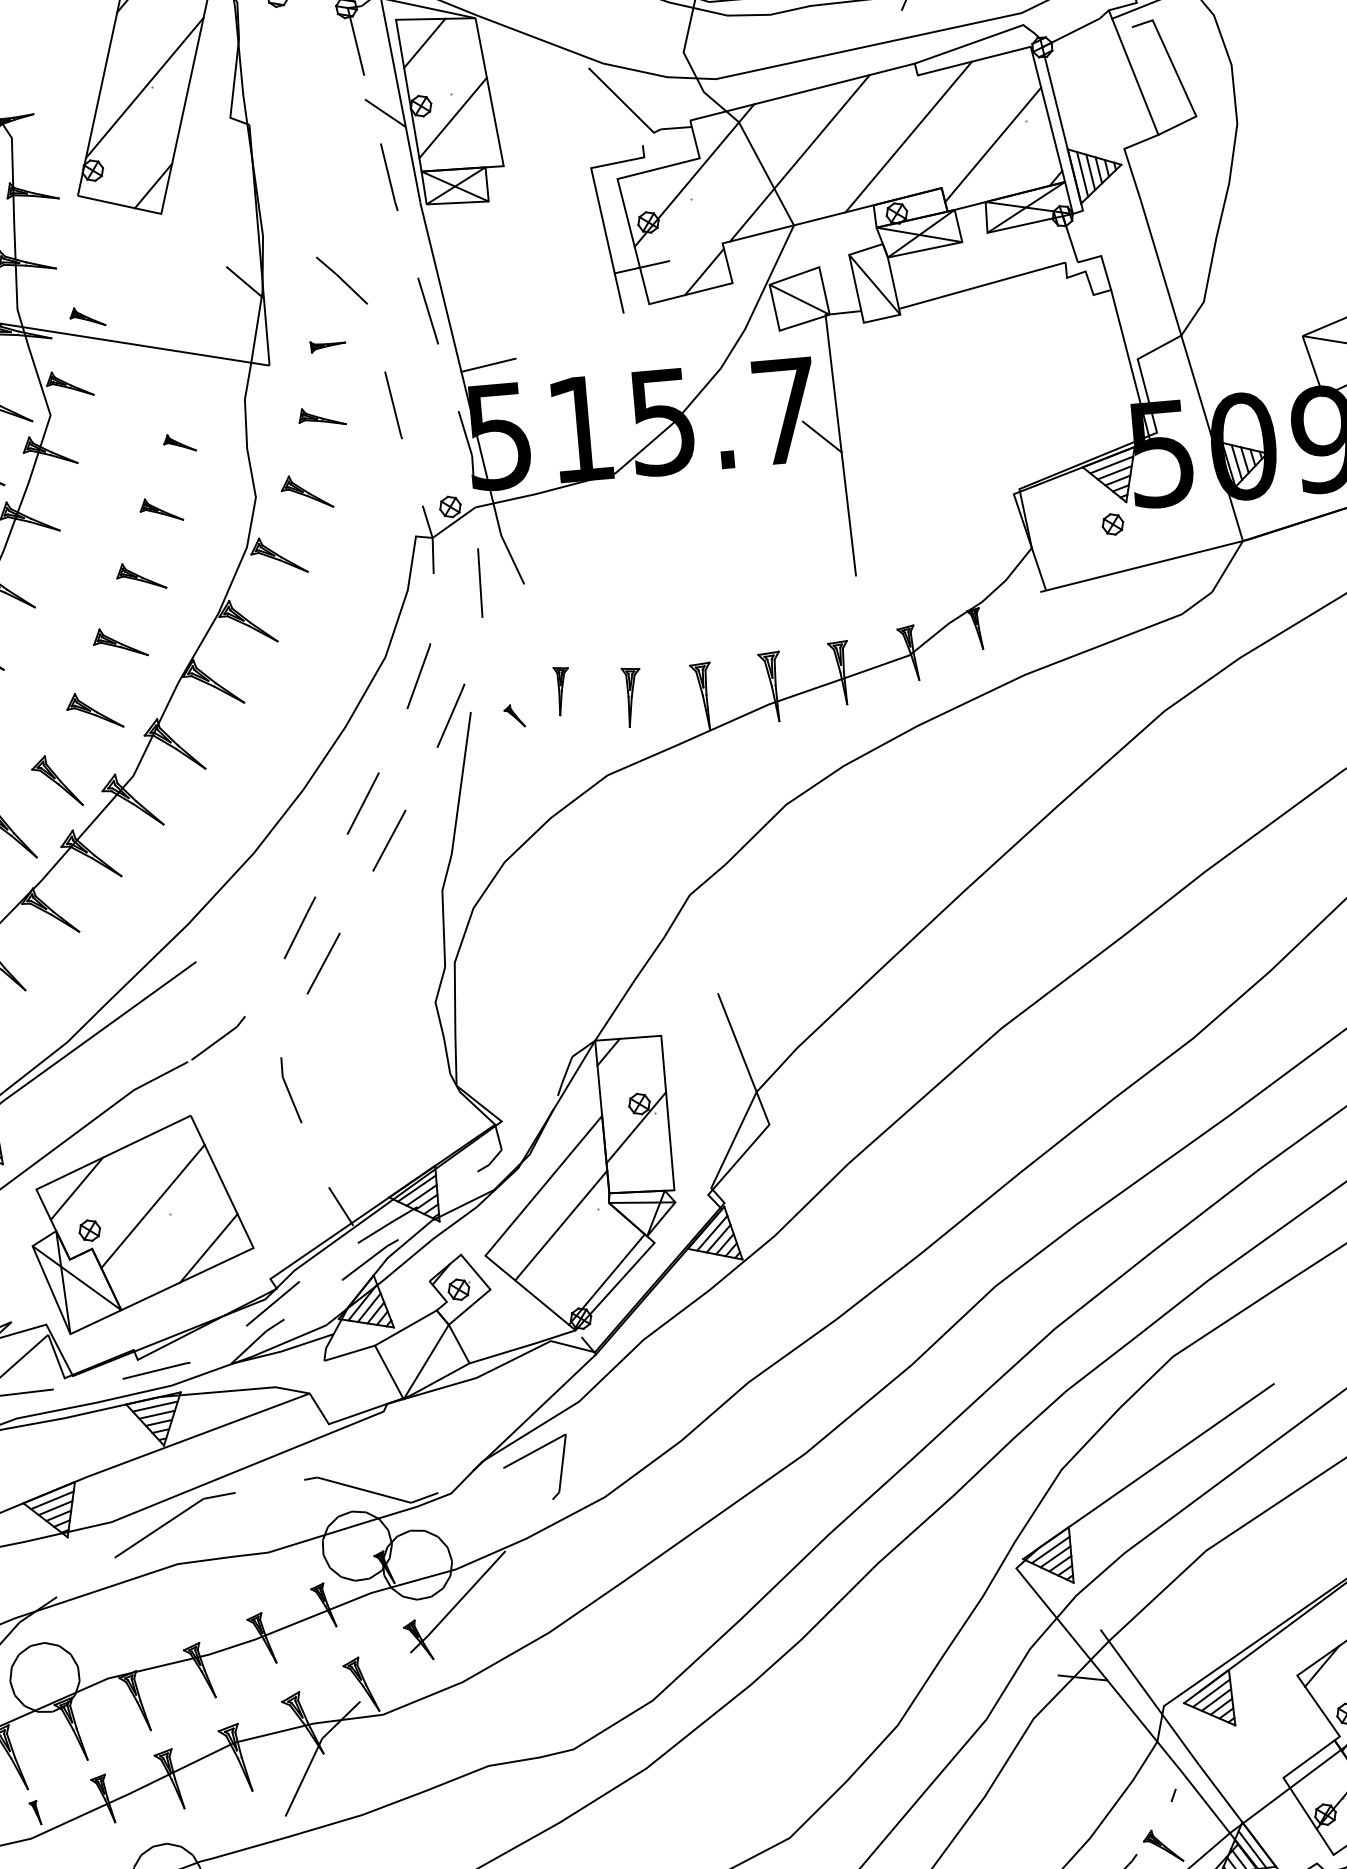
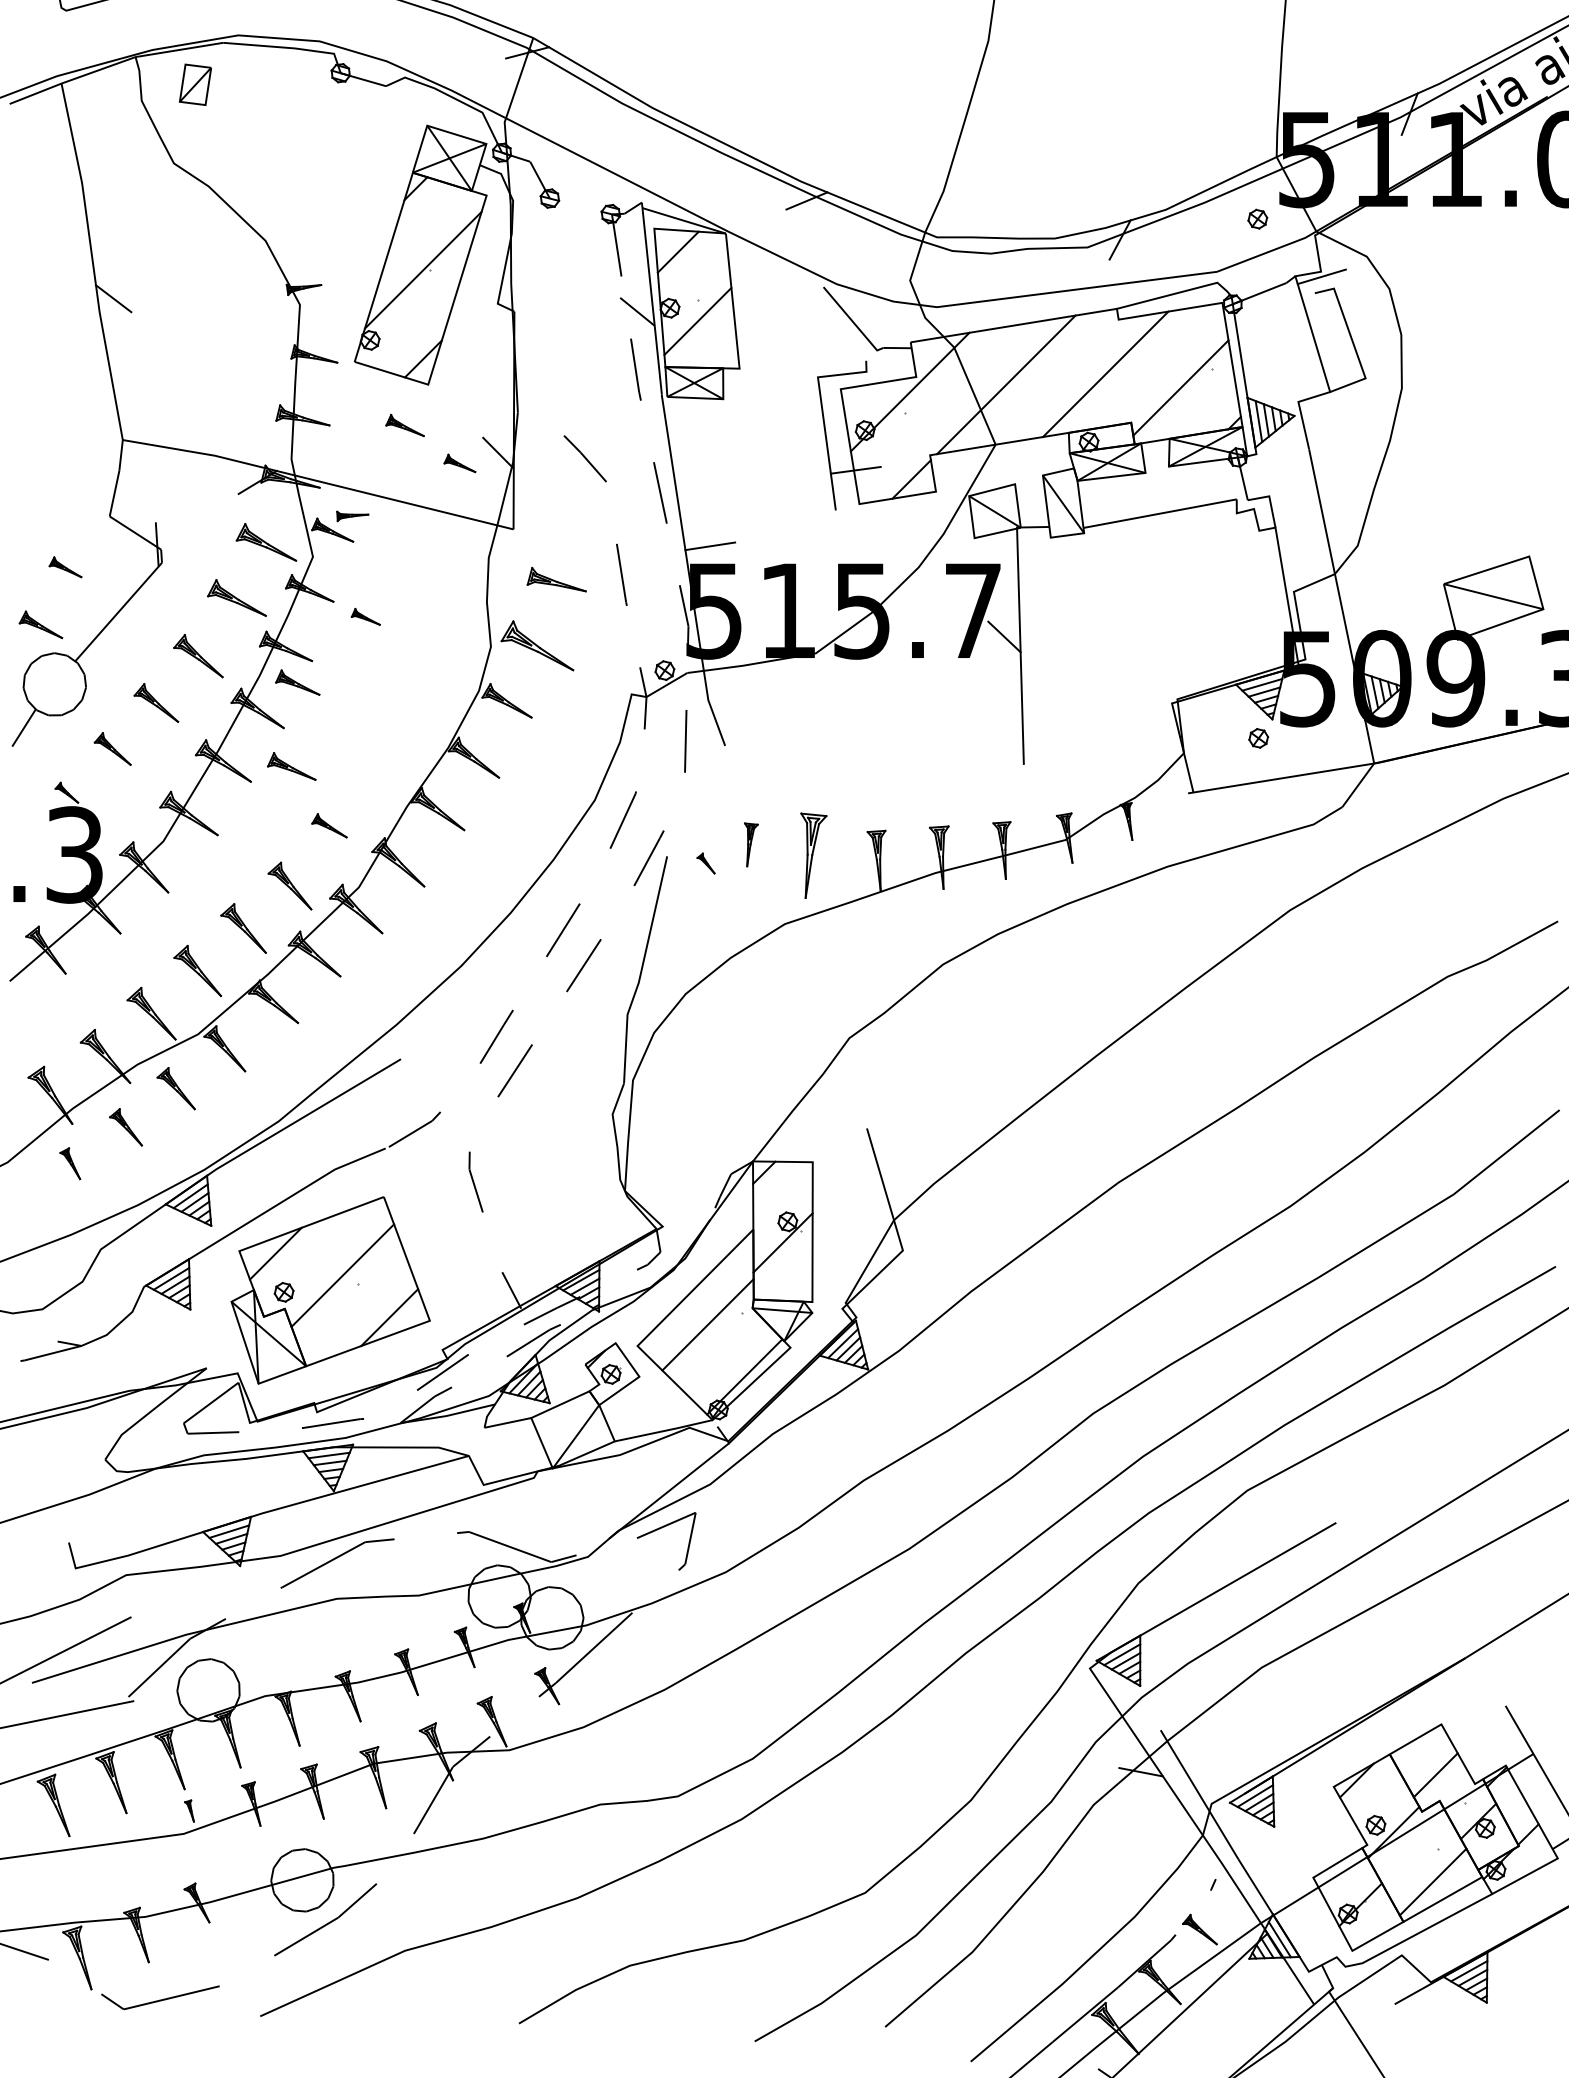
part: (87, 317) -> (459, 463), moved
part: (327, 346) -> (352, 516), moved
part: (321, 416) -> (556, 579), size x1.4
part: (179, 442) -> (365, 616), moved
part: (306, 491) -> (536, 645), size x1.6
part: (160, 509) -> (404, 425), moved
part: (140, 576) -> (297, 682), moved
part: (120, 642) -> (291, 766), moved
part: (632, 696) -> (813, 855), size x1.6
part: (94, 710) -> (329, 825), size x0.7

